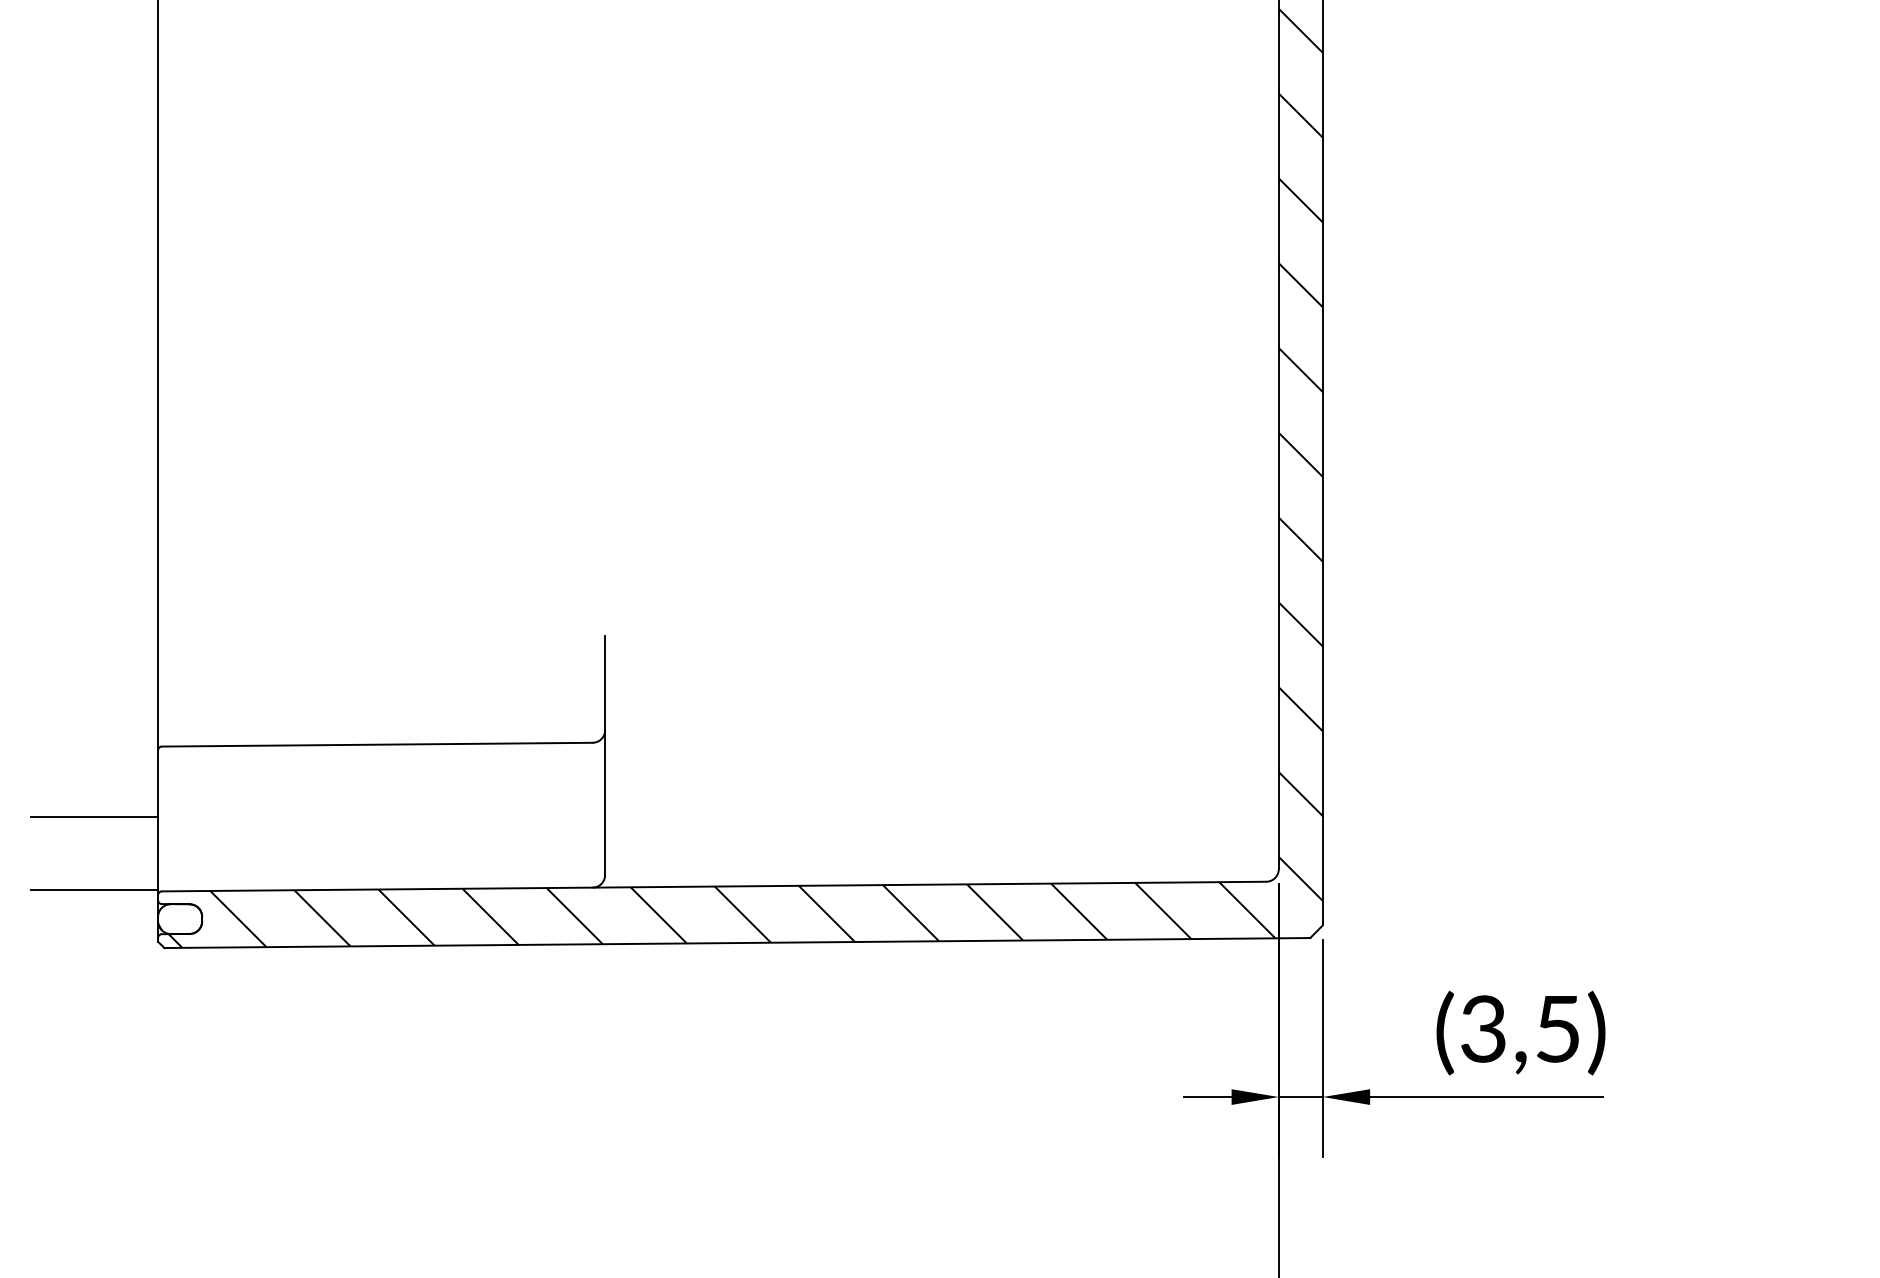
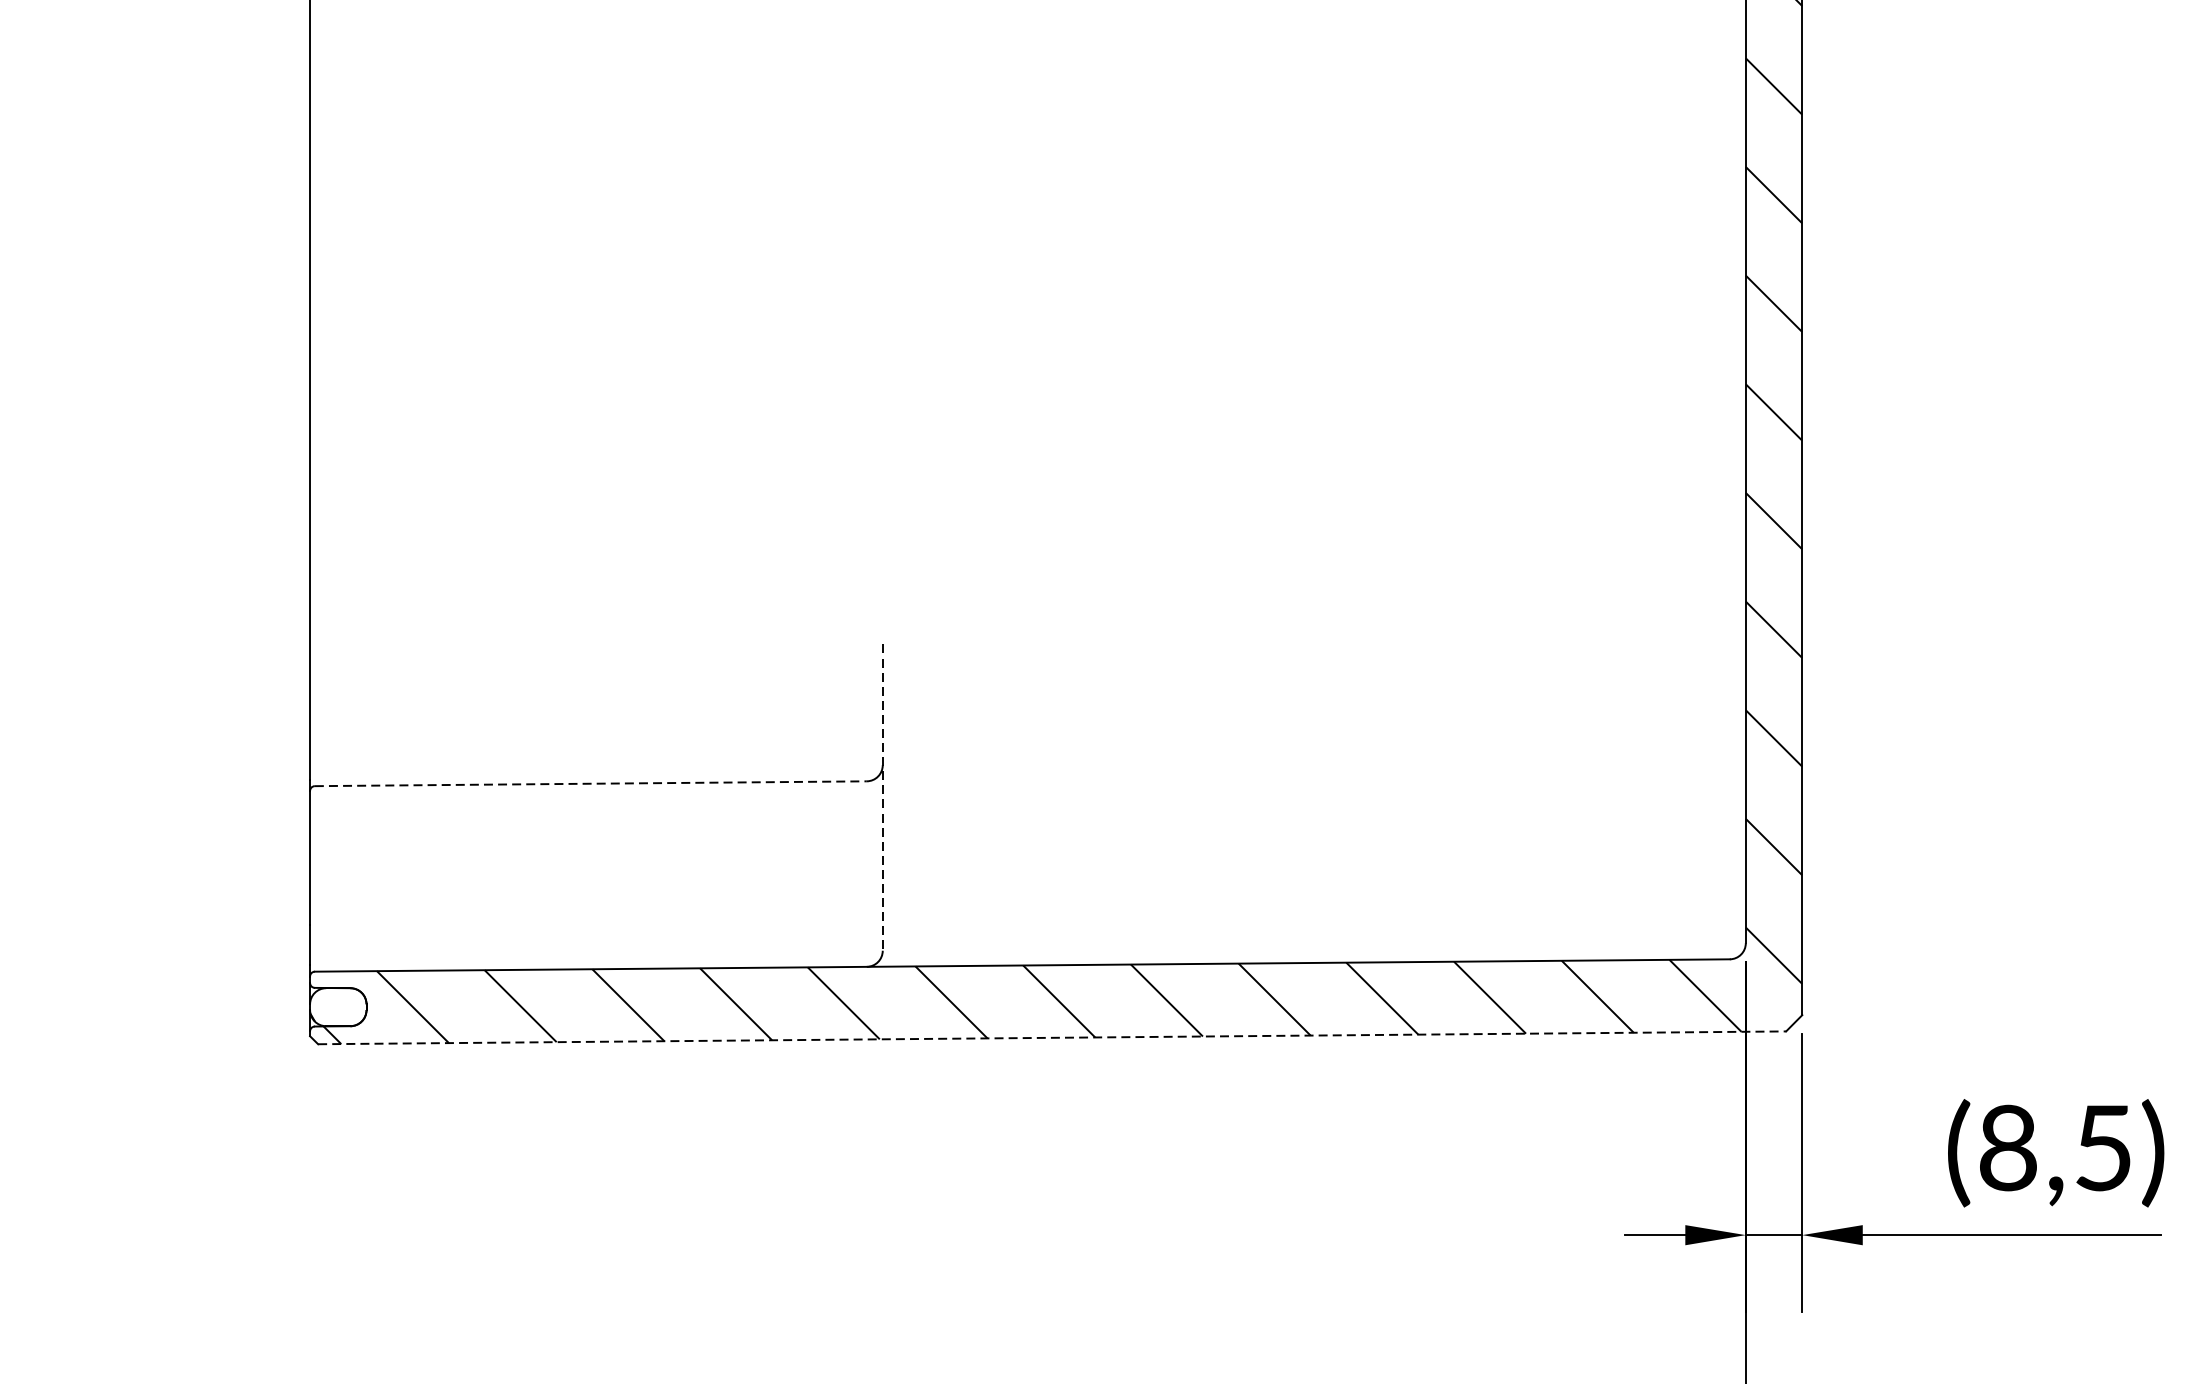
line: (377, 744) -> (591, 783), solid -> dashed
line: (605, 755) -> (883, 797), solid -> dashed
line: (94, 817) -> (228, 877), removed
line: (94, 890) -> (228, 970), removed
line: (737, 943) -> (1052, 1038), solid -> dashed
text: (1483, 1028) -> (2008, 1147), (3,5) -> (8,5)

